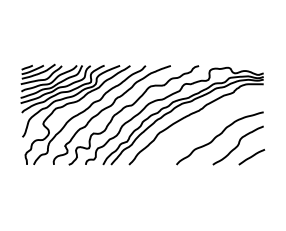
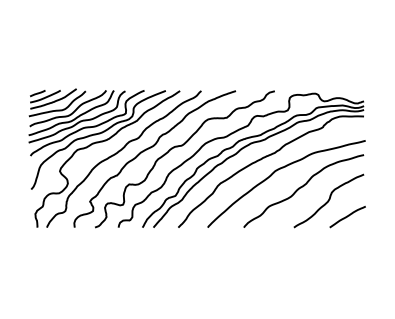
curve: (202, 123) -> (279, 170), added

